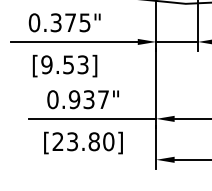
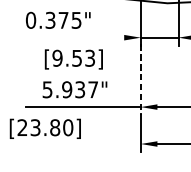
line: (73, 41) -> (66, 37), removed
text: (64, 65) -> (73, 58), moved
line: (156, 89) -> (141, 80), solid -> dashed
text: (52, 99) -> (47, 89), 0.937" -> 5.937"
text: (83, 142) -> (45, 128), moved

